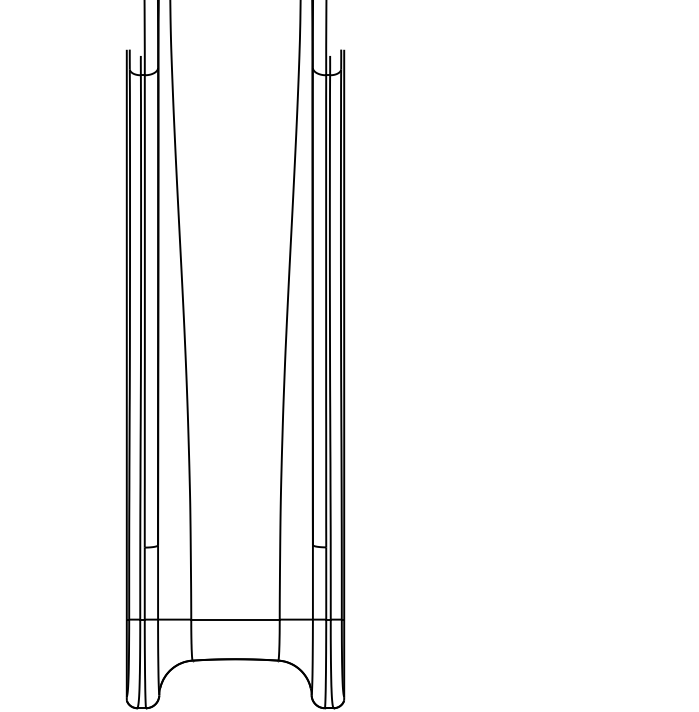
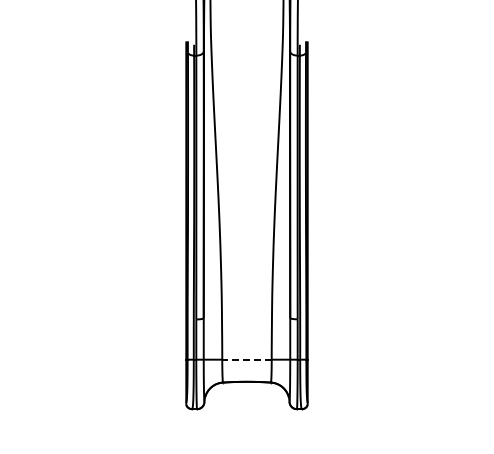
line: (236, 619) -> (247, 359), solid -> dashed

